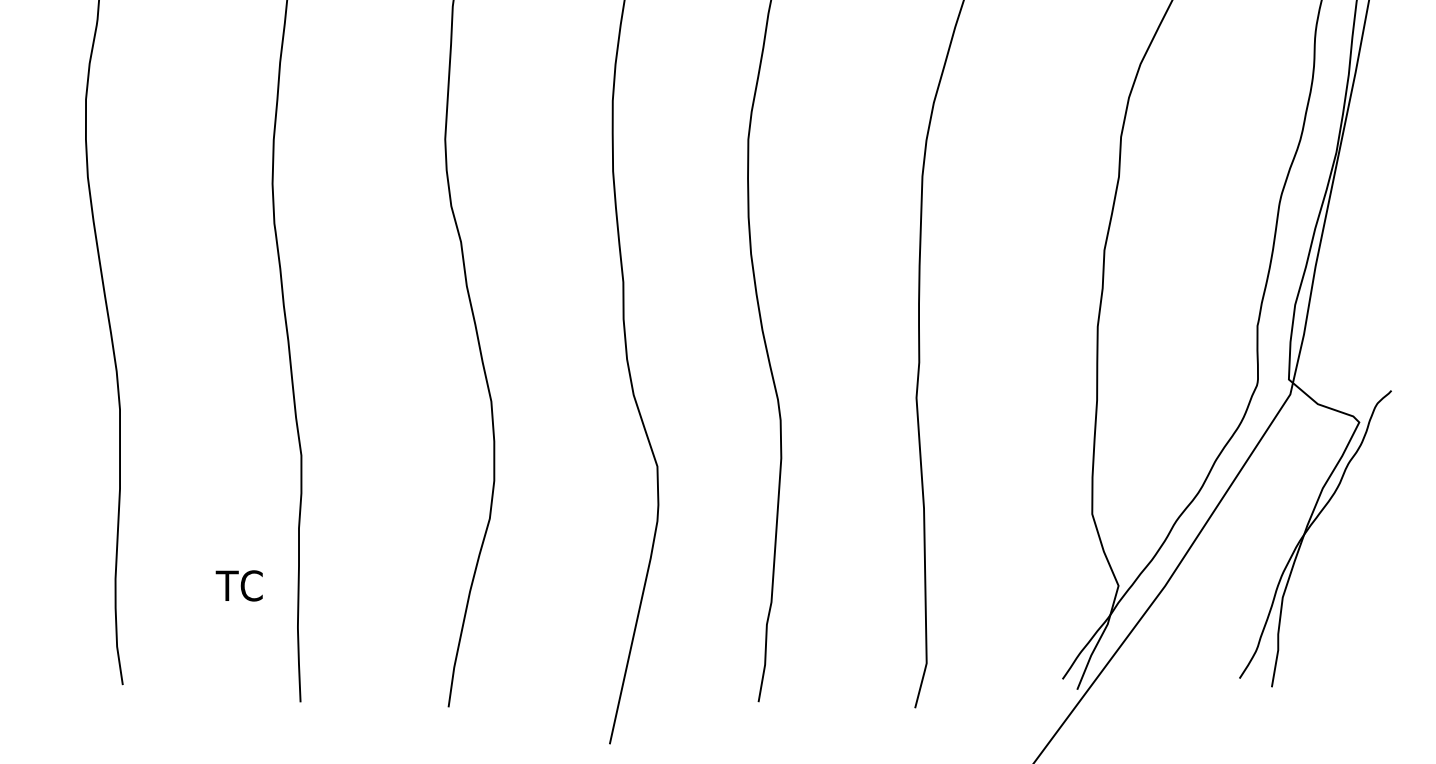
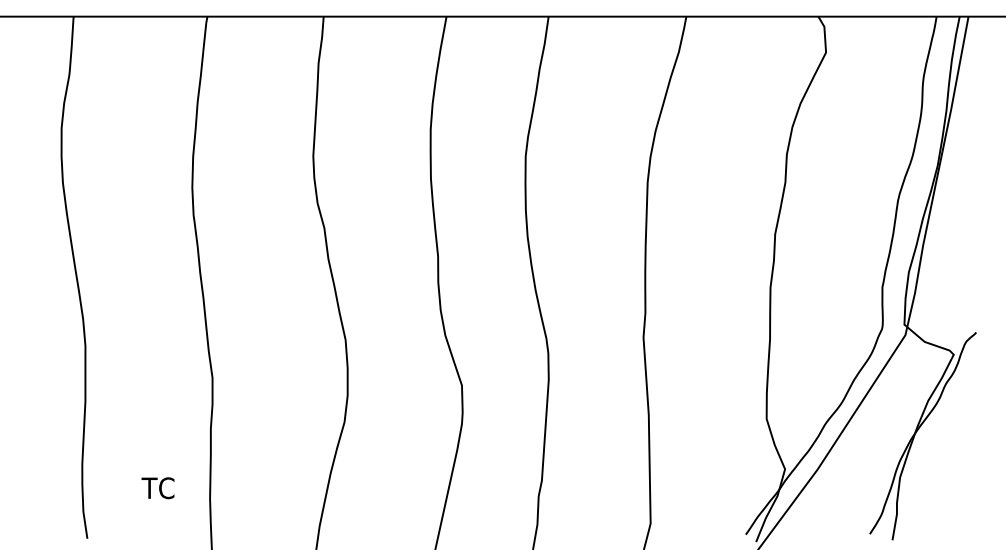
text: (238, 586) -> (157, 488), moved

